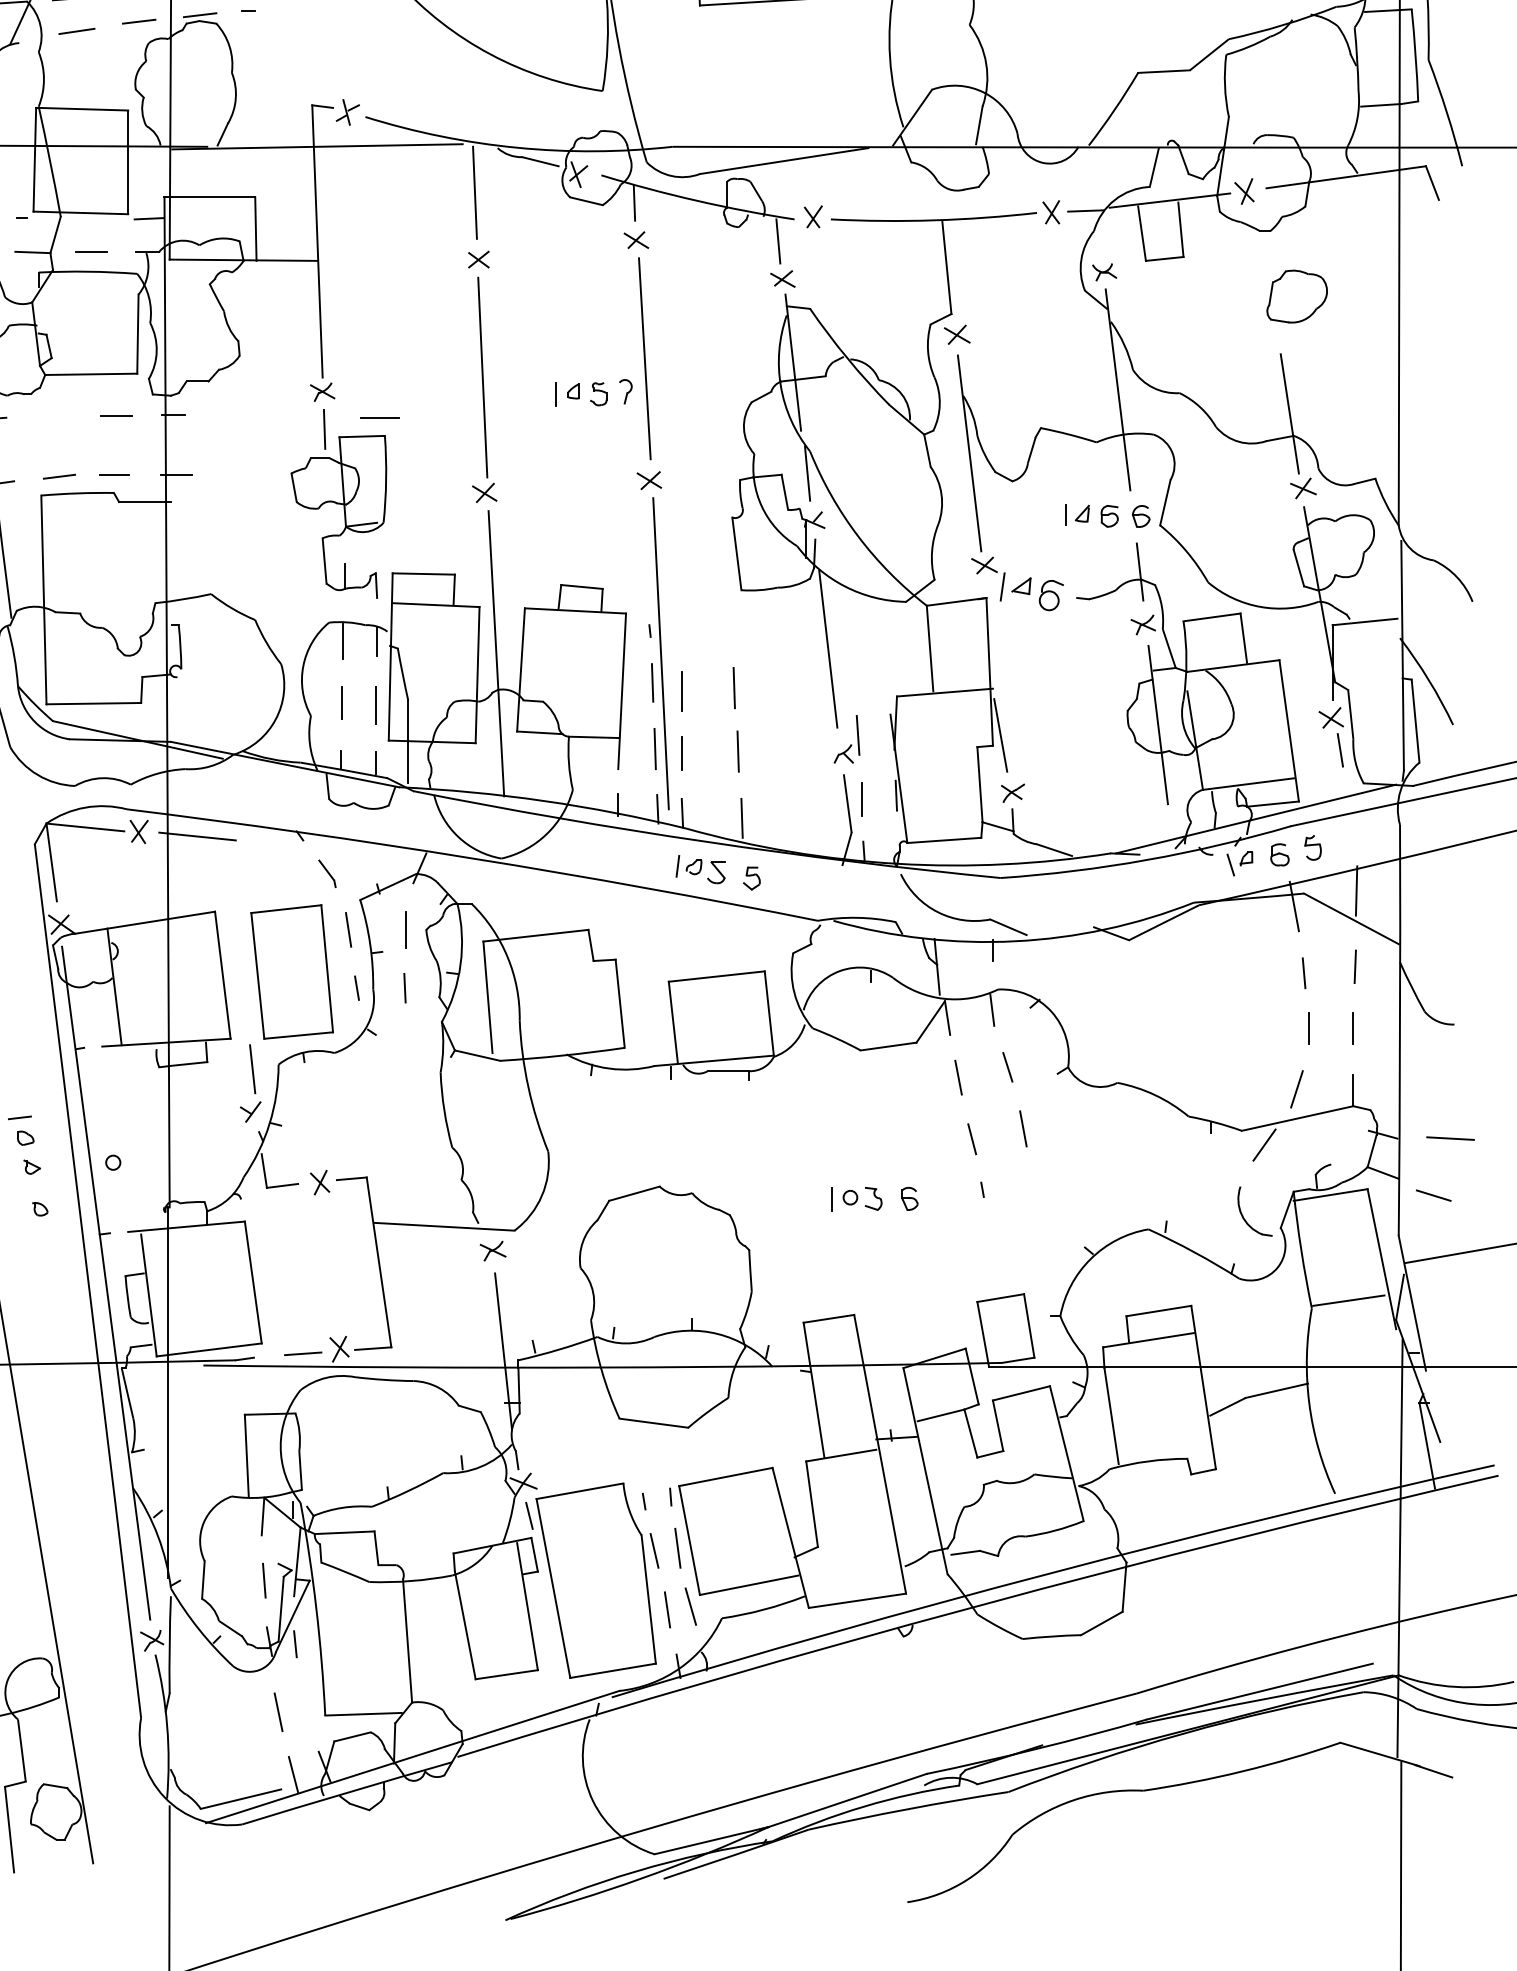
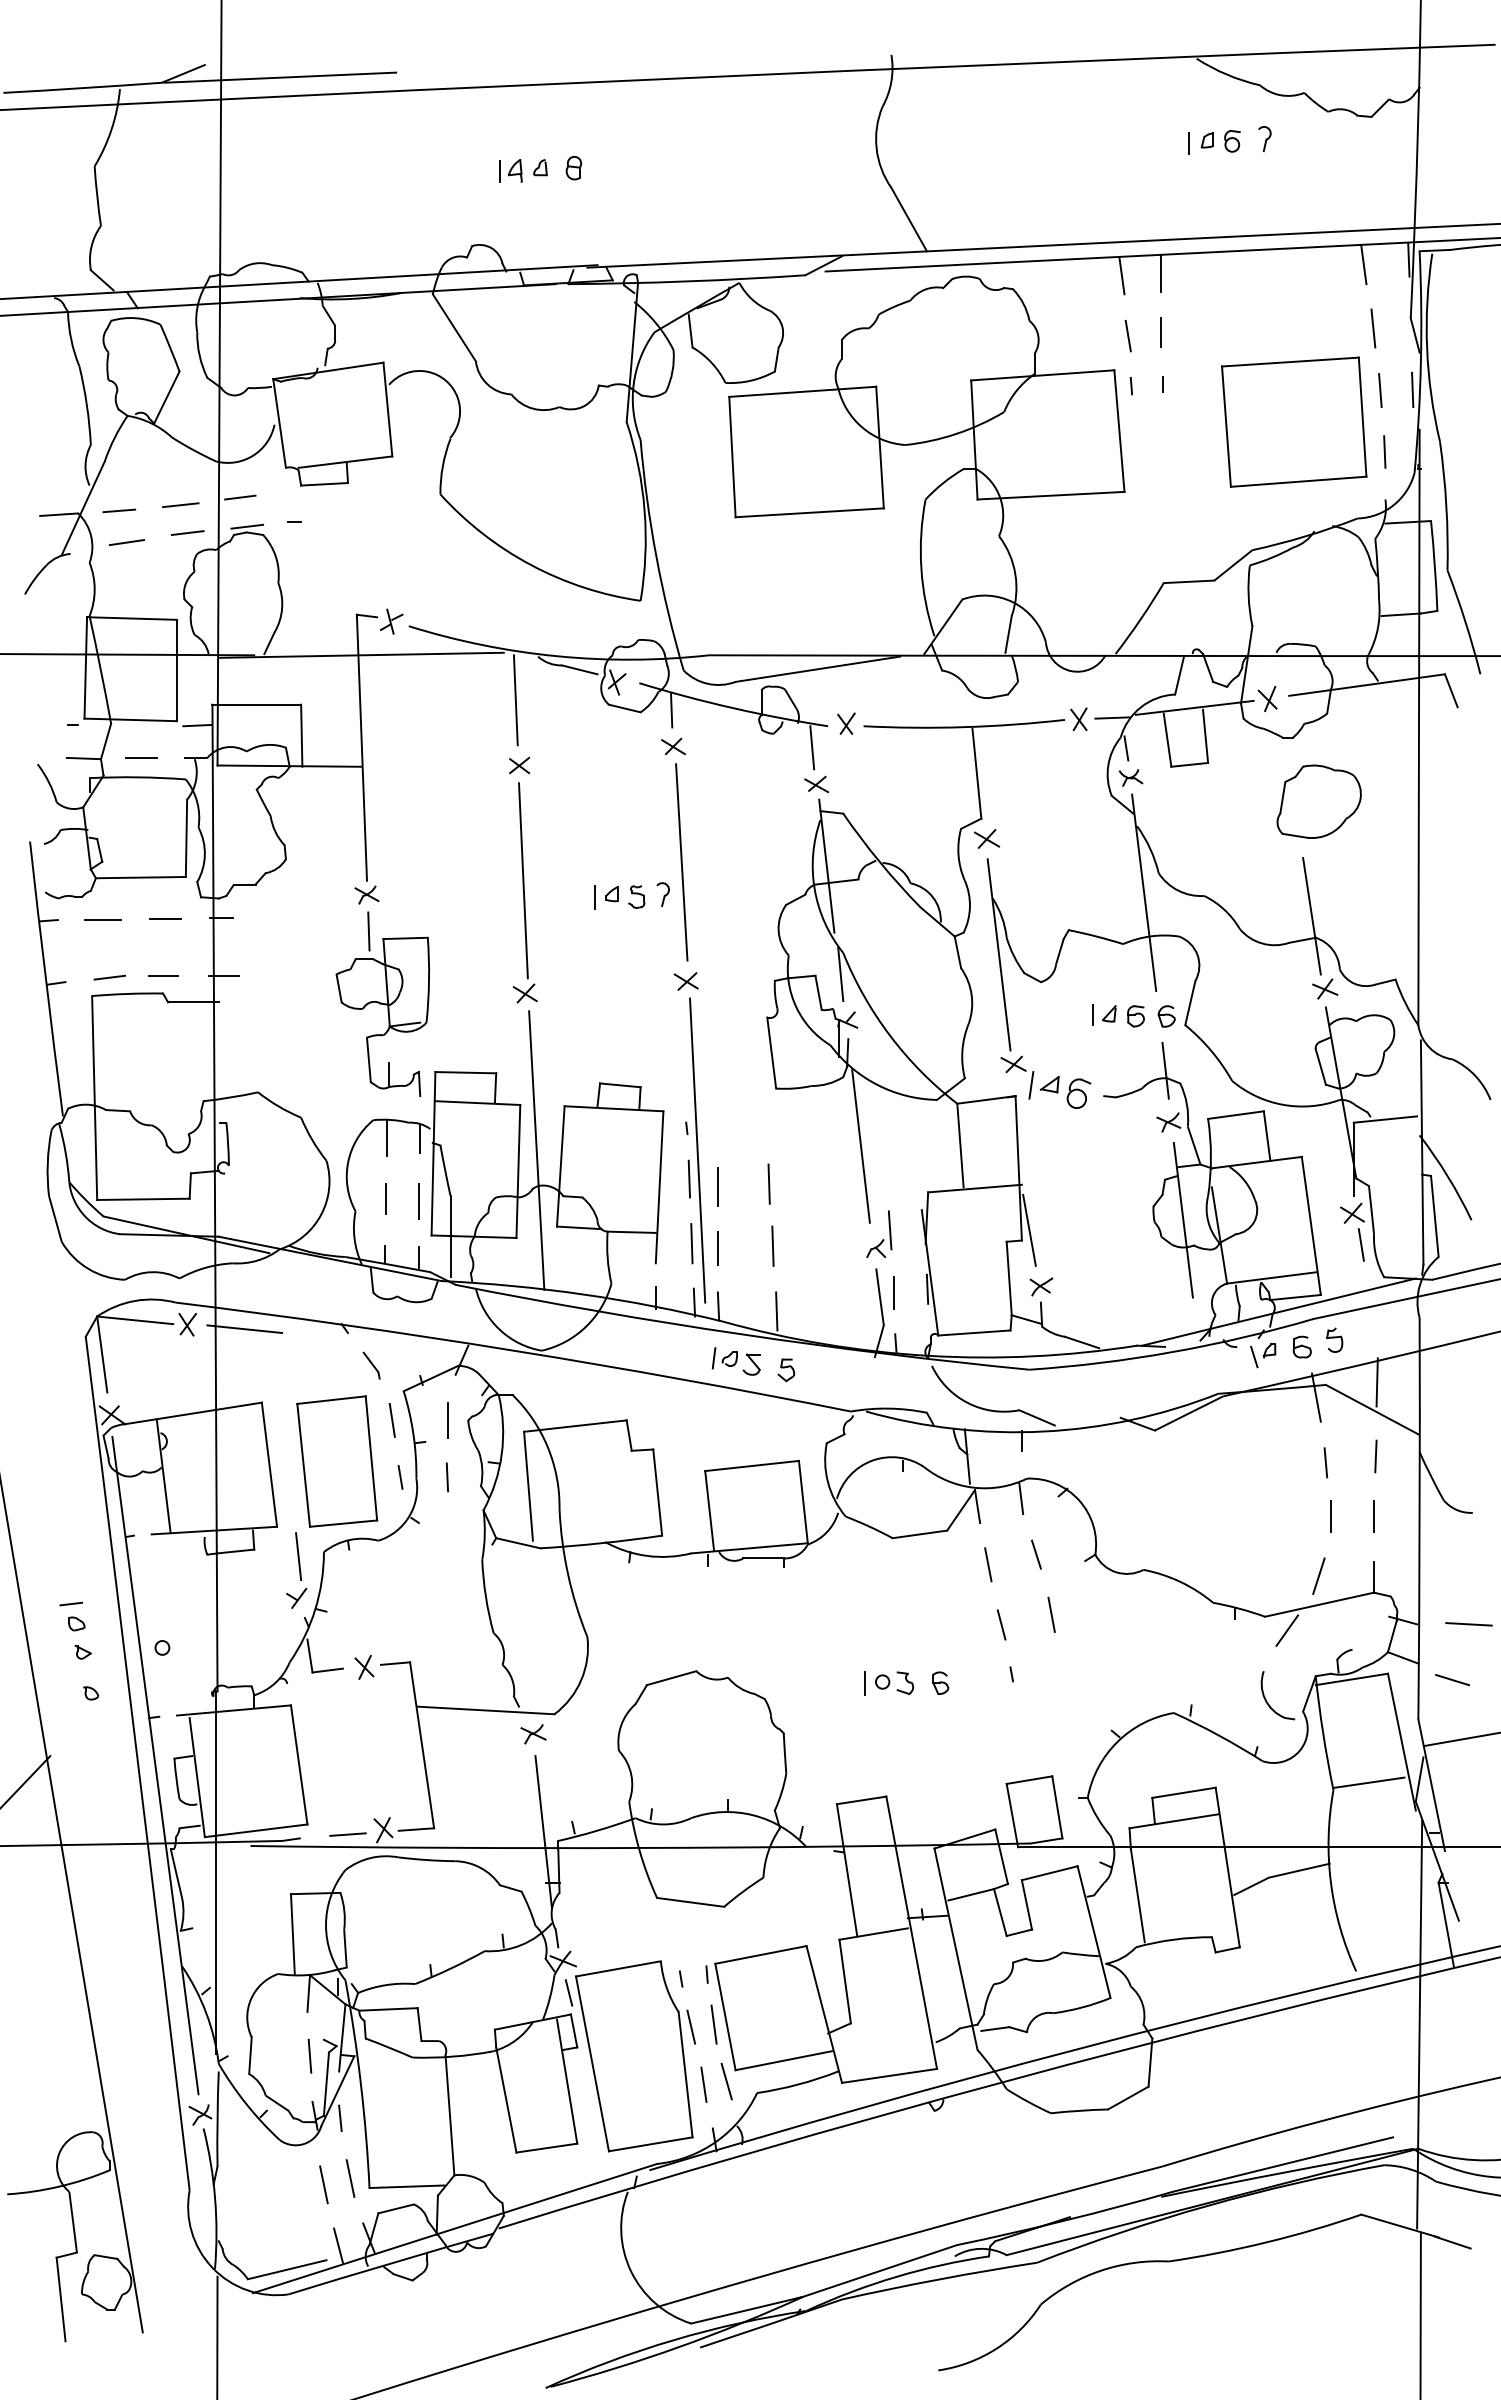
line: (1100, 242) -> (1126, 748), added
part: (1296, 296) -> (1318, 801), size x1.43
line: (379, 417) -> (102, 919), moved
line: (305, 1705) -> (350, 2178), added

